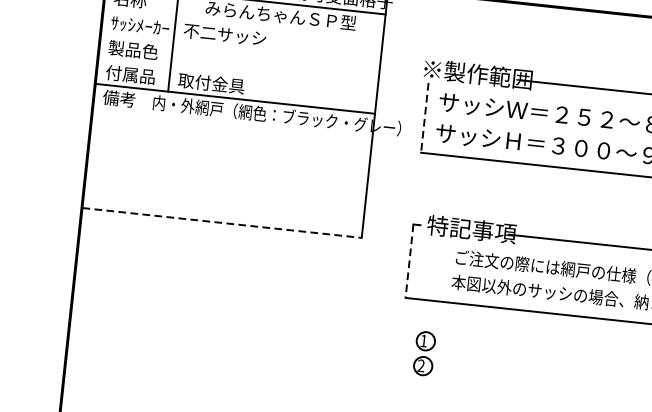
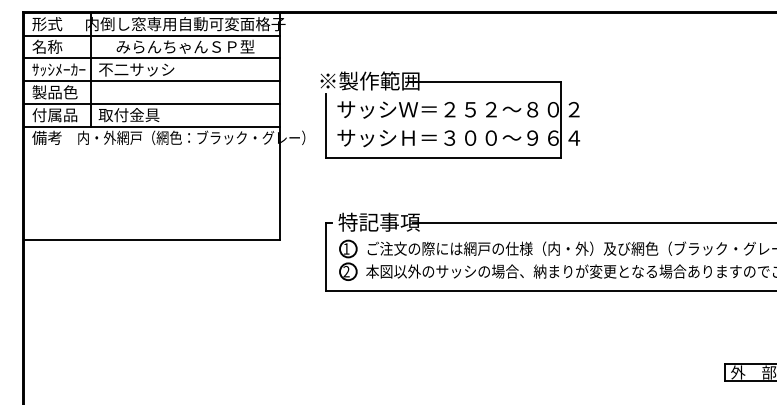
line: (243, 24) -> (152, 58), added
line: (240, 49) -> (152, 81), added
line: (238, 73) -> (152, 103), added
line: (424, 118) -> (325, 126), dashed -> solid
line: (222, 222) -> (152, 240), dashed -> solid
line: (409, 261) -> (325, 257), dashed -> solid
part: (424, 352) -> (348, 259), moved

